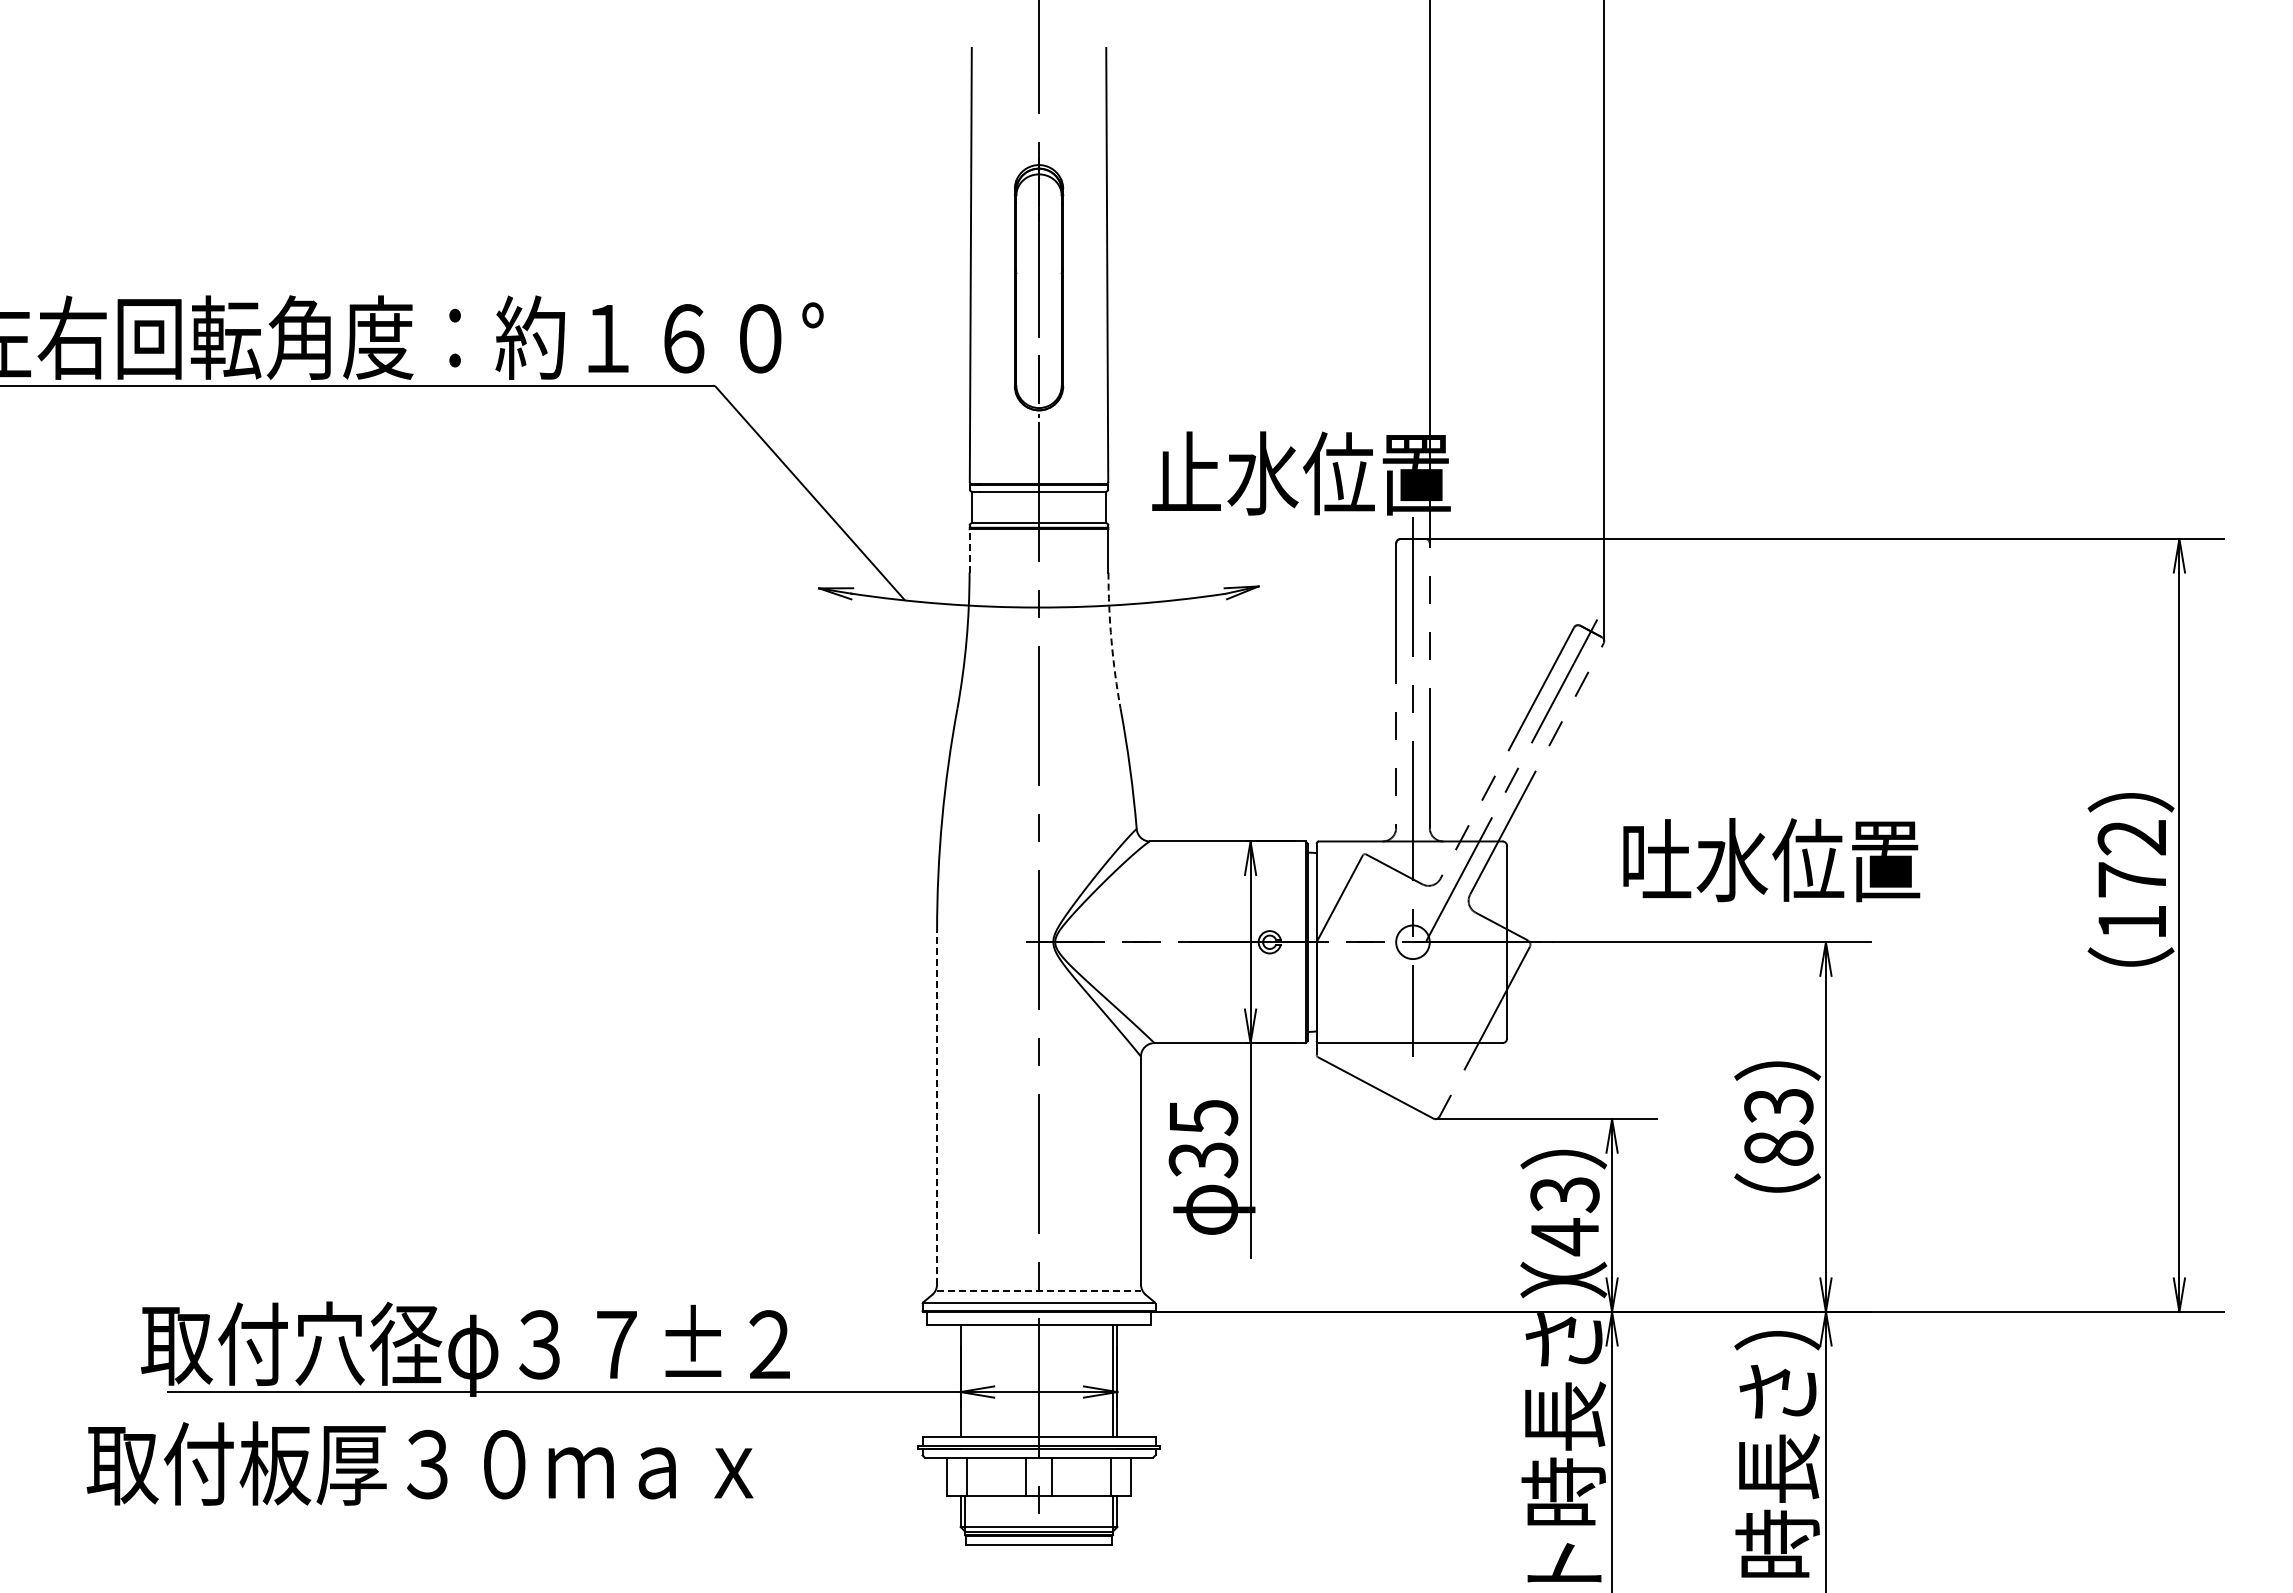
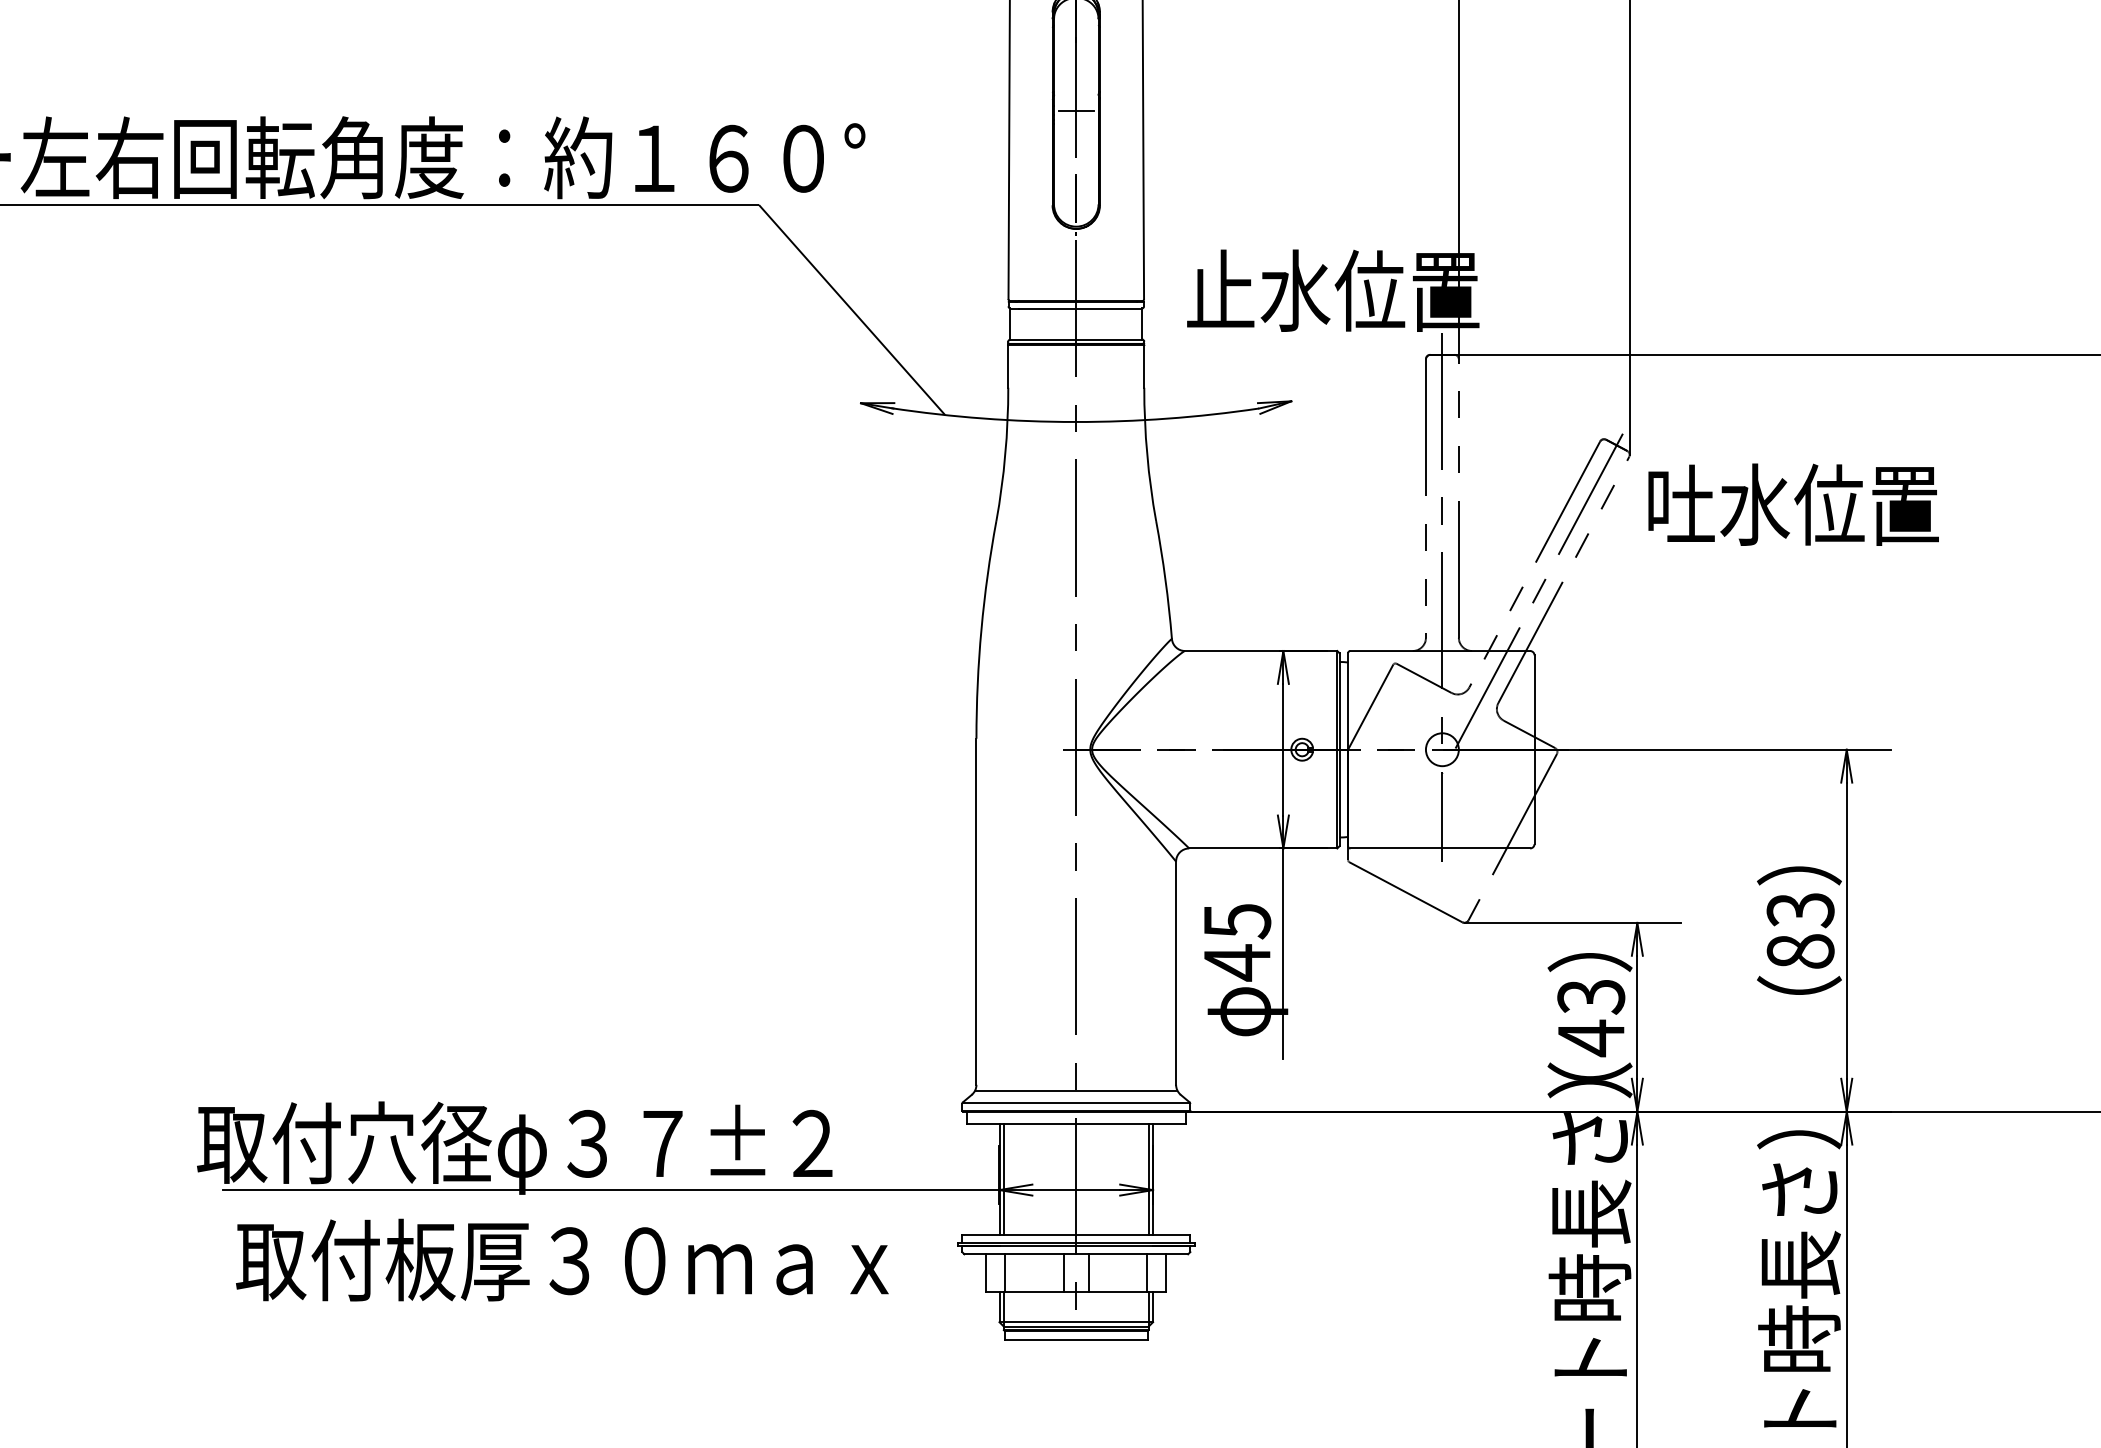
line: (1038, 290) -> (1075, 111), added
line: (969, 550) -> (1008, 366), dashed -> solid
arc: (1111, 640) -> (1147, 454), dashed -> solid
text: (1771, 860) -> (1793, 505), moved
line: (937, 1107) -> (976, 911), dashed -> solid
text: (1203, 1159) -> (1237, 962), 35 -> 45
line: (1039, 1290) -> (1076, 1090), dashed -> solid
line: (965, 1380) -> (1004, 1178), added
text: (419, 1463) -> (561, 1260), moved

